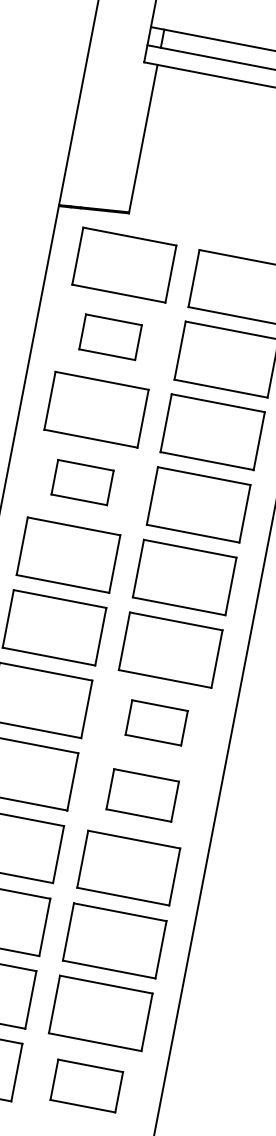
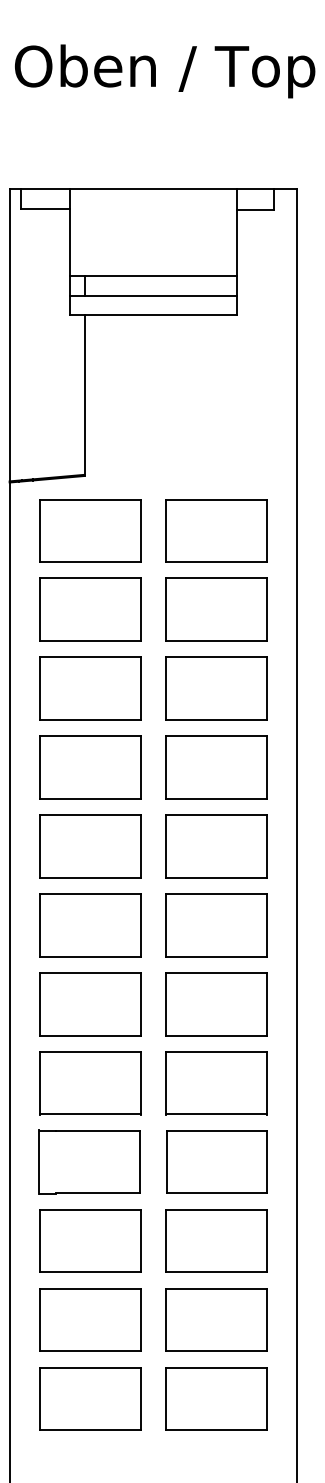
part: (110, 337) -> (90, 609), size x1.67
part: (82, 482) -> (90, 767), size x1.67
part: (156, 723) -> (216, 1004), size x1.67
part: (142, 795) -> (216, 1083), size x1.43
part: (86, 1085) -> (216, 1398), size x1.43

